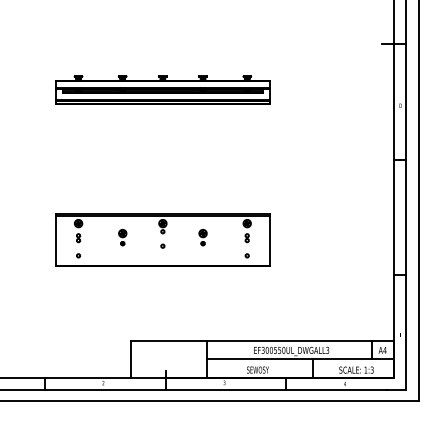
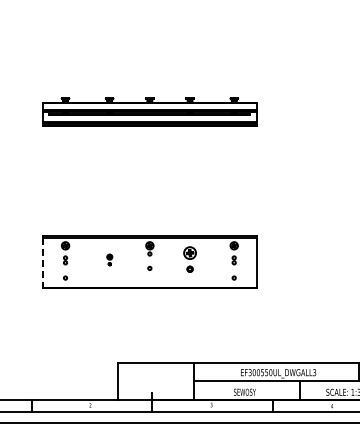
part: (122, 237) -> (109, 259), size x0.7
part: (202, 237) -> (189, 259), size x1.6
line: (56, 241) -> (43, 263), solid -> dashed

